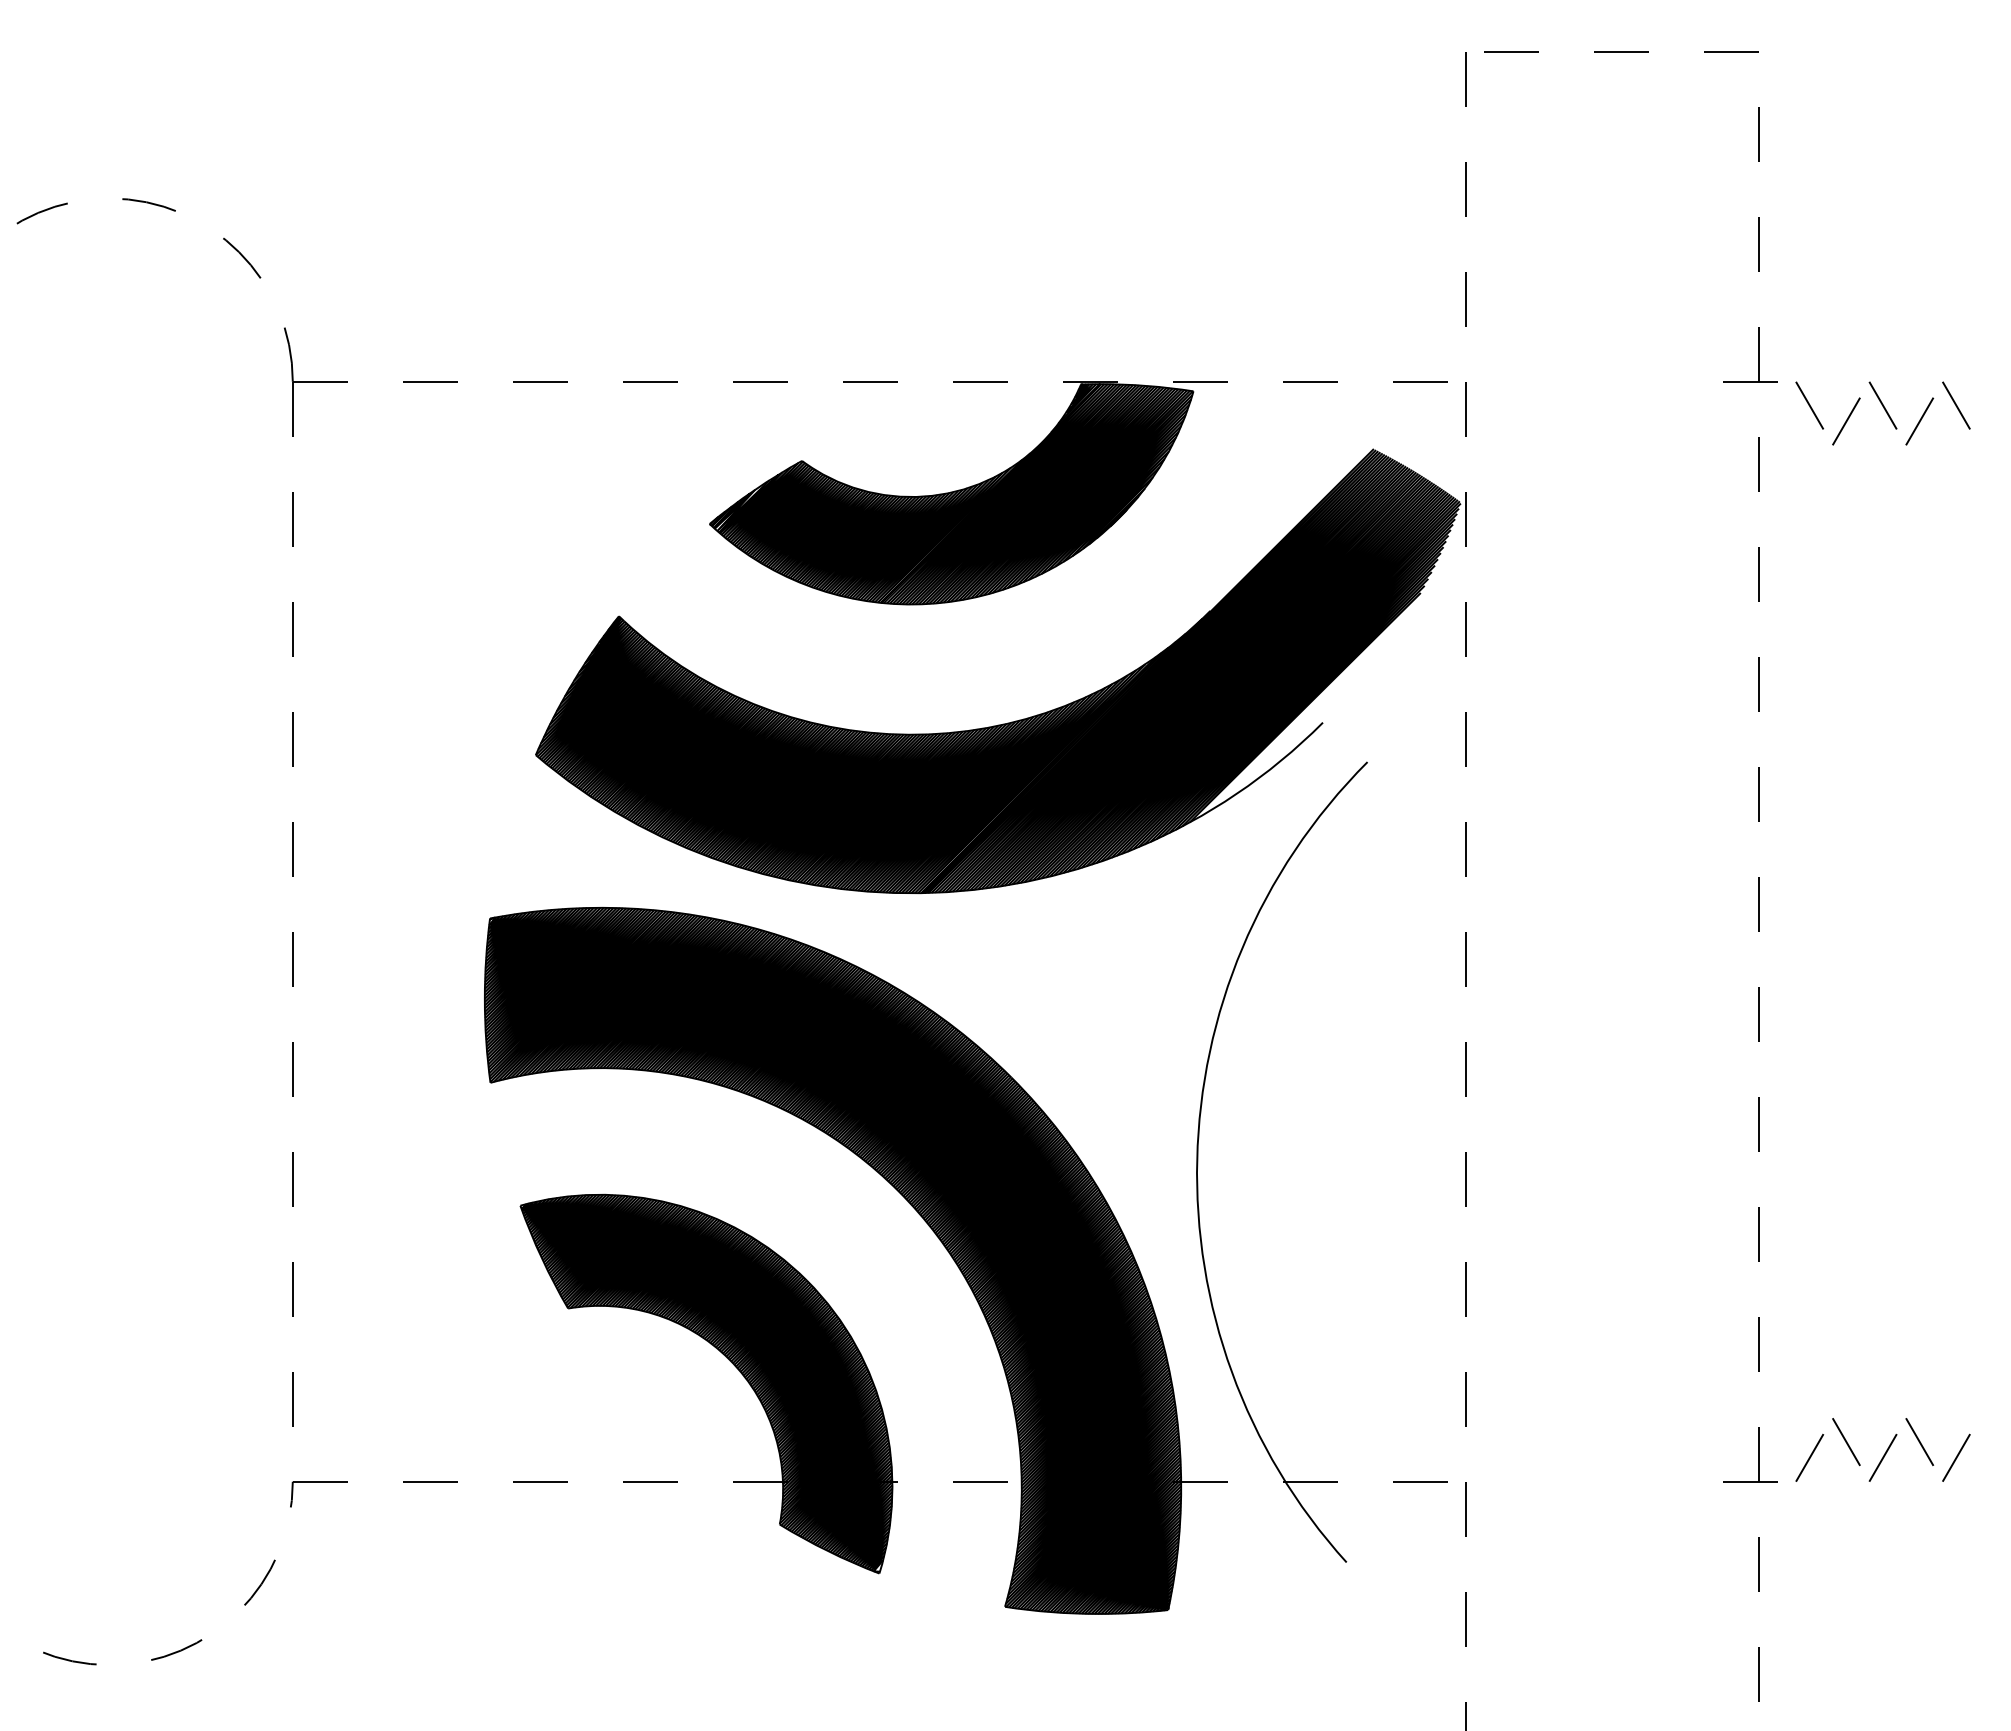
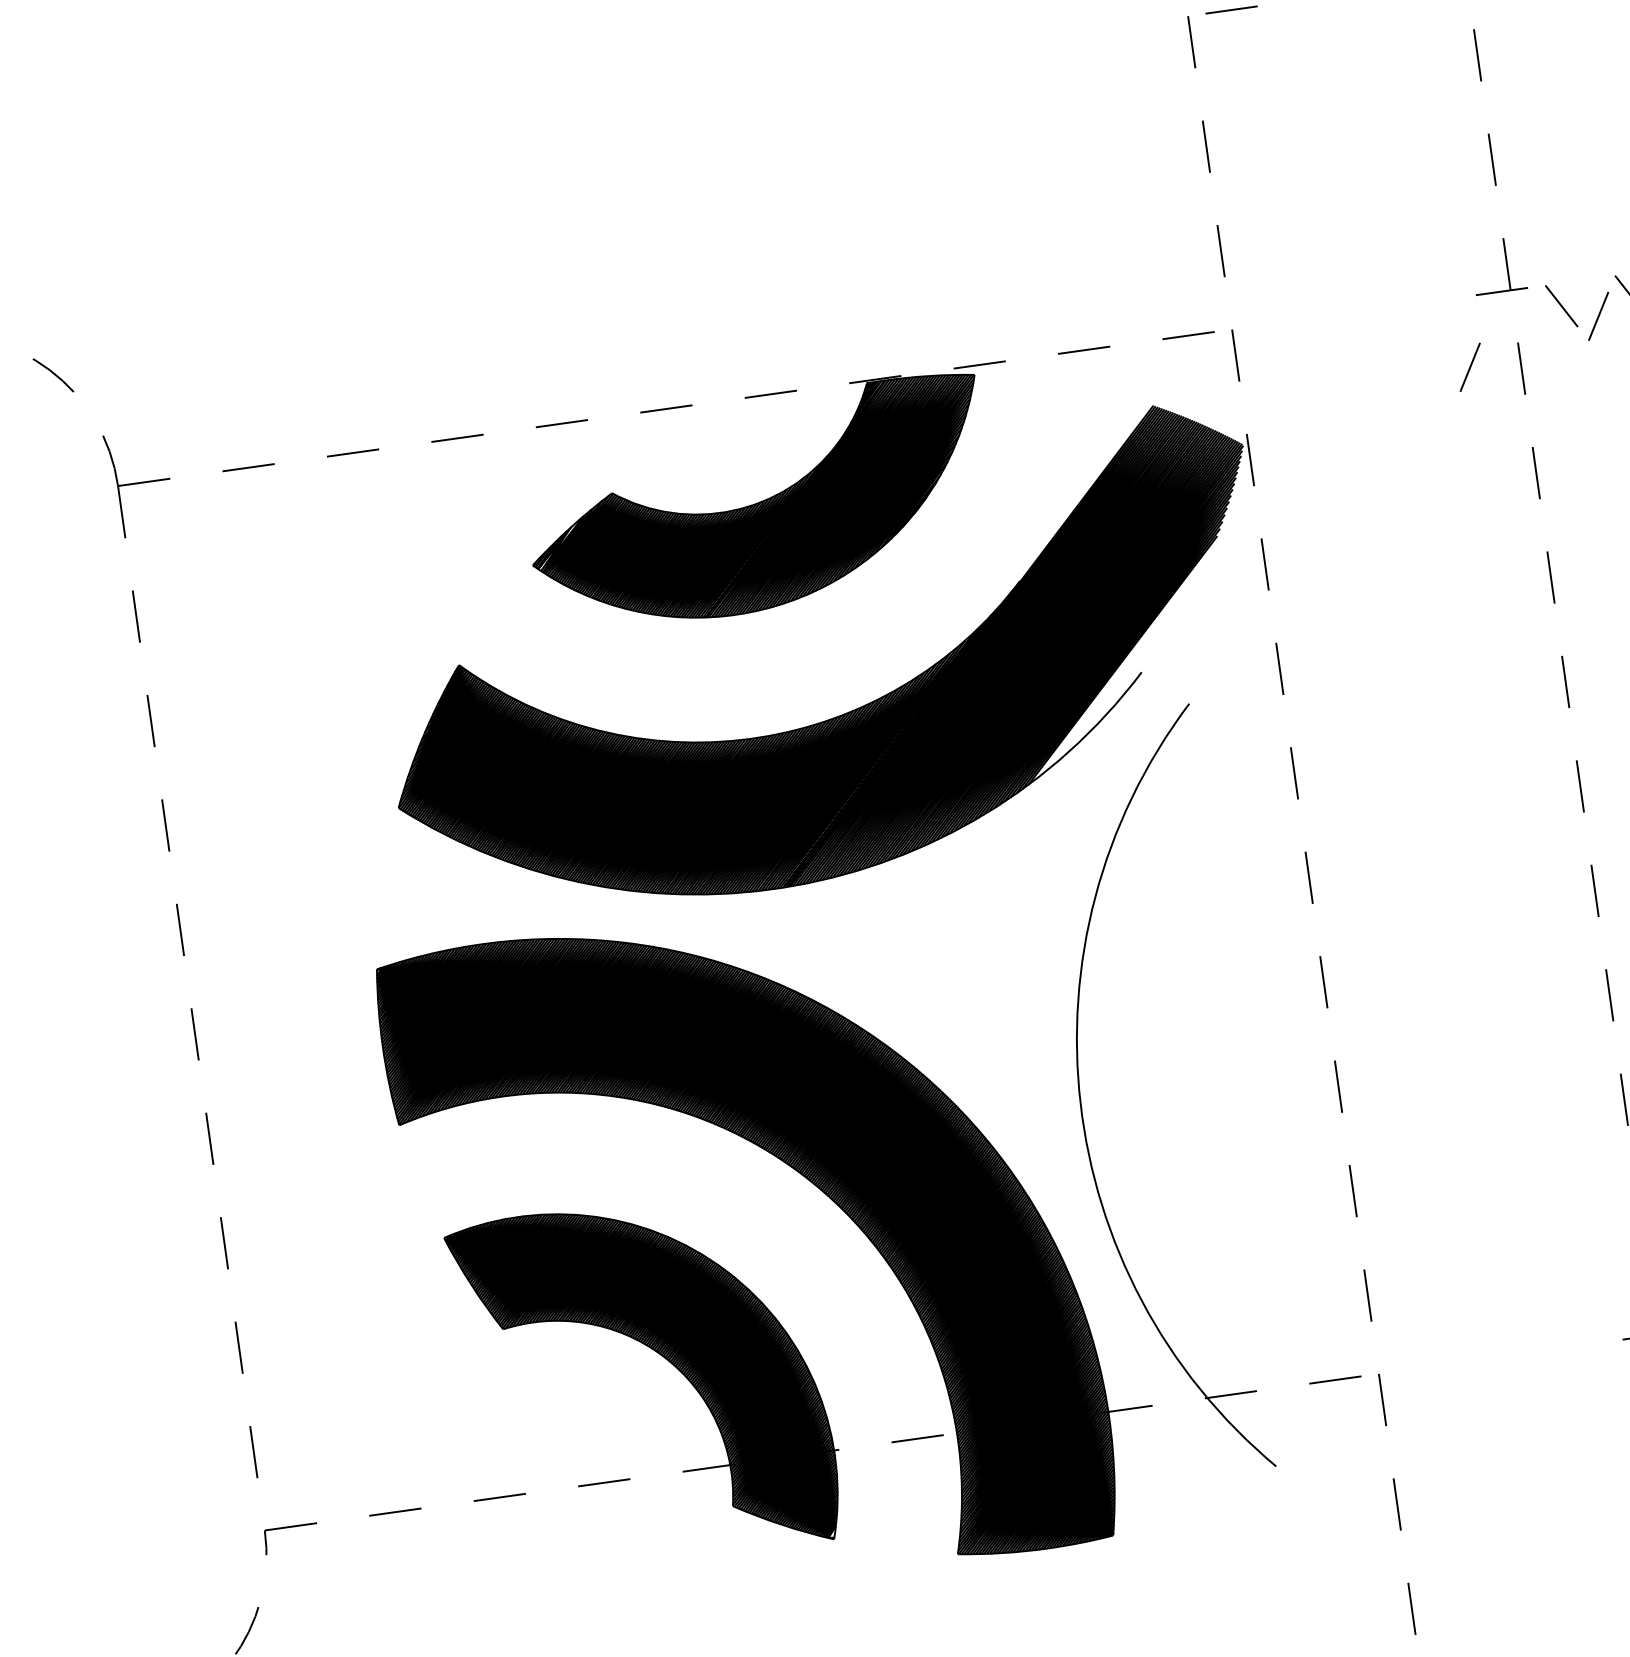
line: (1706, 455) -> (1470, 367), added

